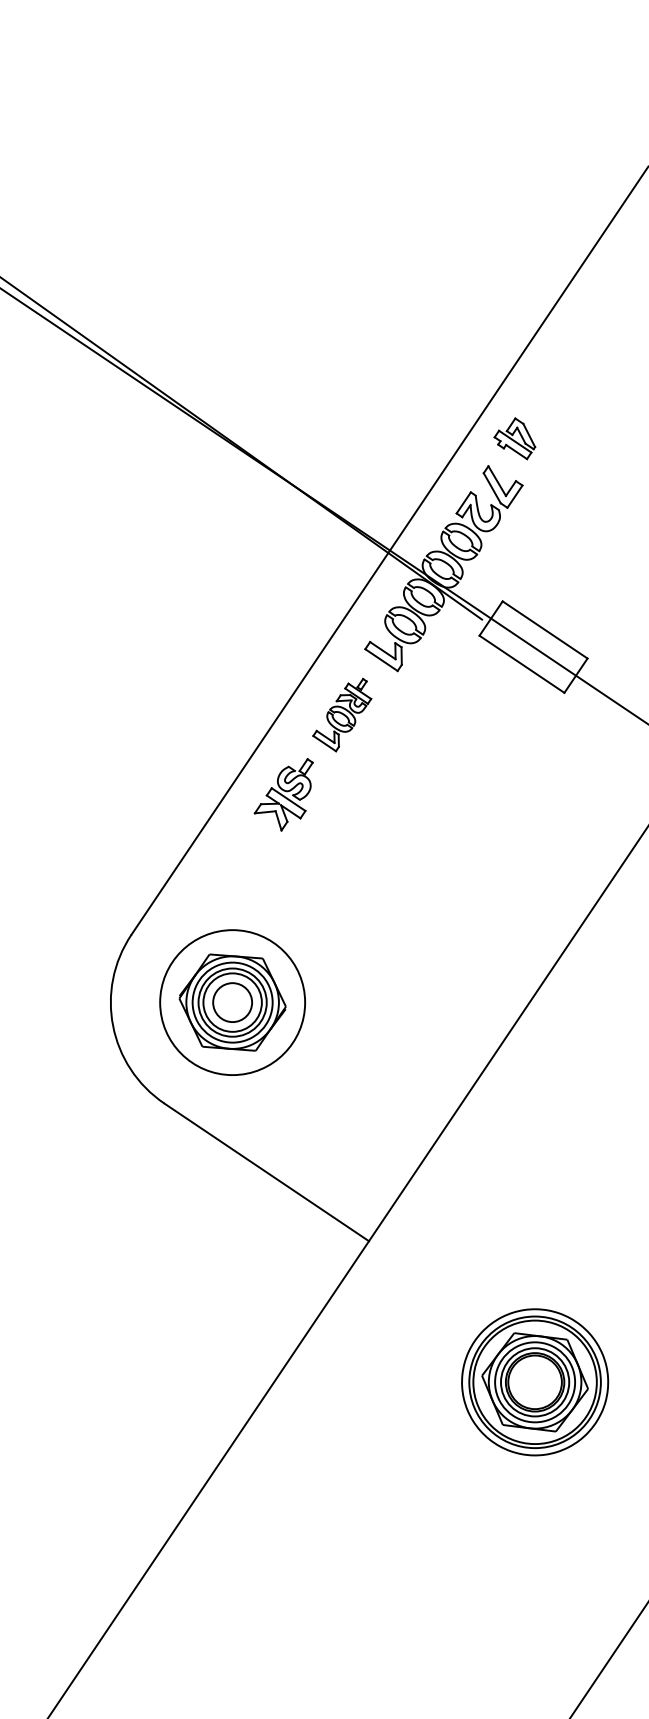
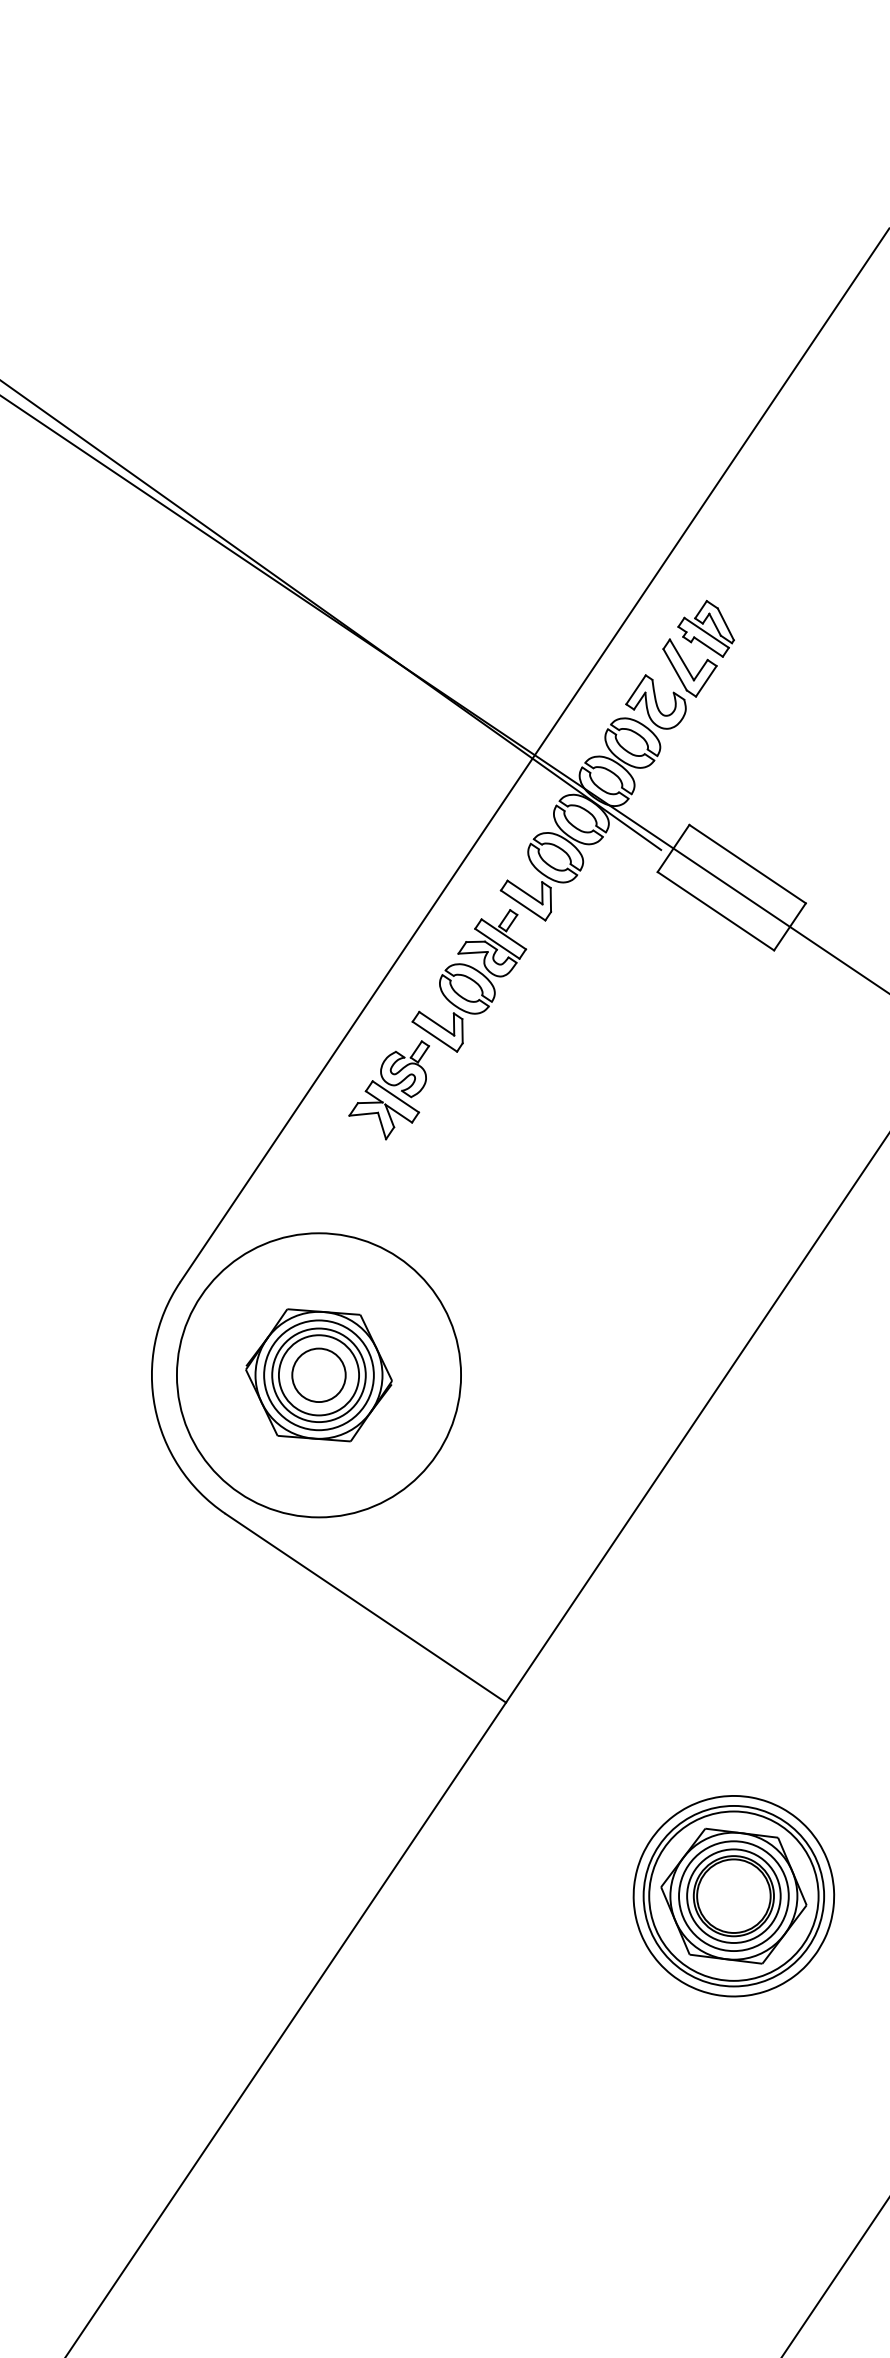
part: (514, 438) -> (705, 628), moved
part: (342, 714) -> (469, 980), size x1.43
circle: (232, 1002) -> (318, 1375), size x1.43

